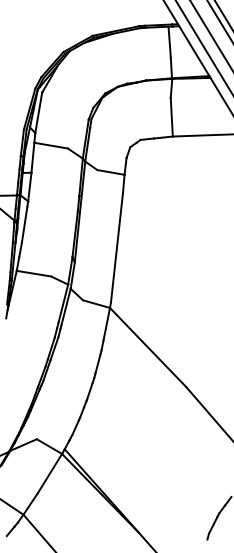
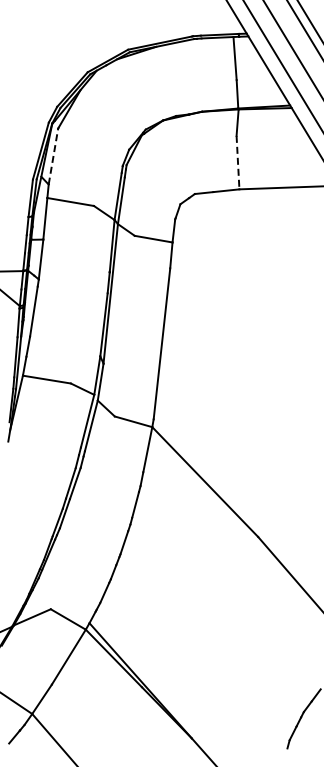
line: (38, 112) -> (53, 156), solid -> dashed
line: (172, 117) -> (238, 162), solid -> dashed

